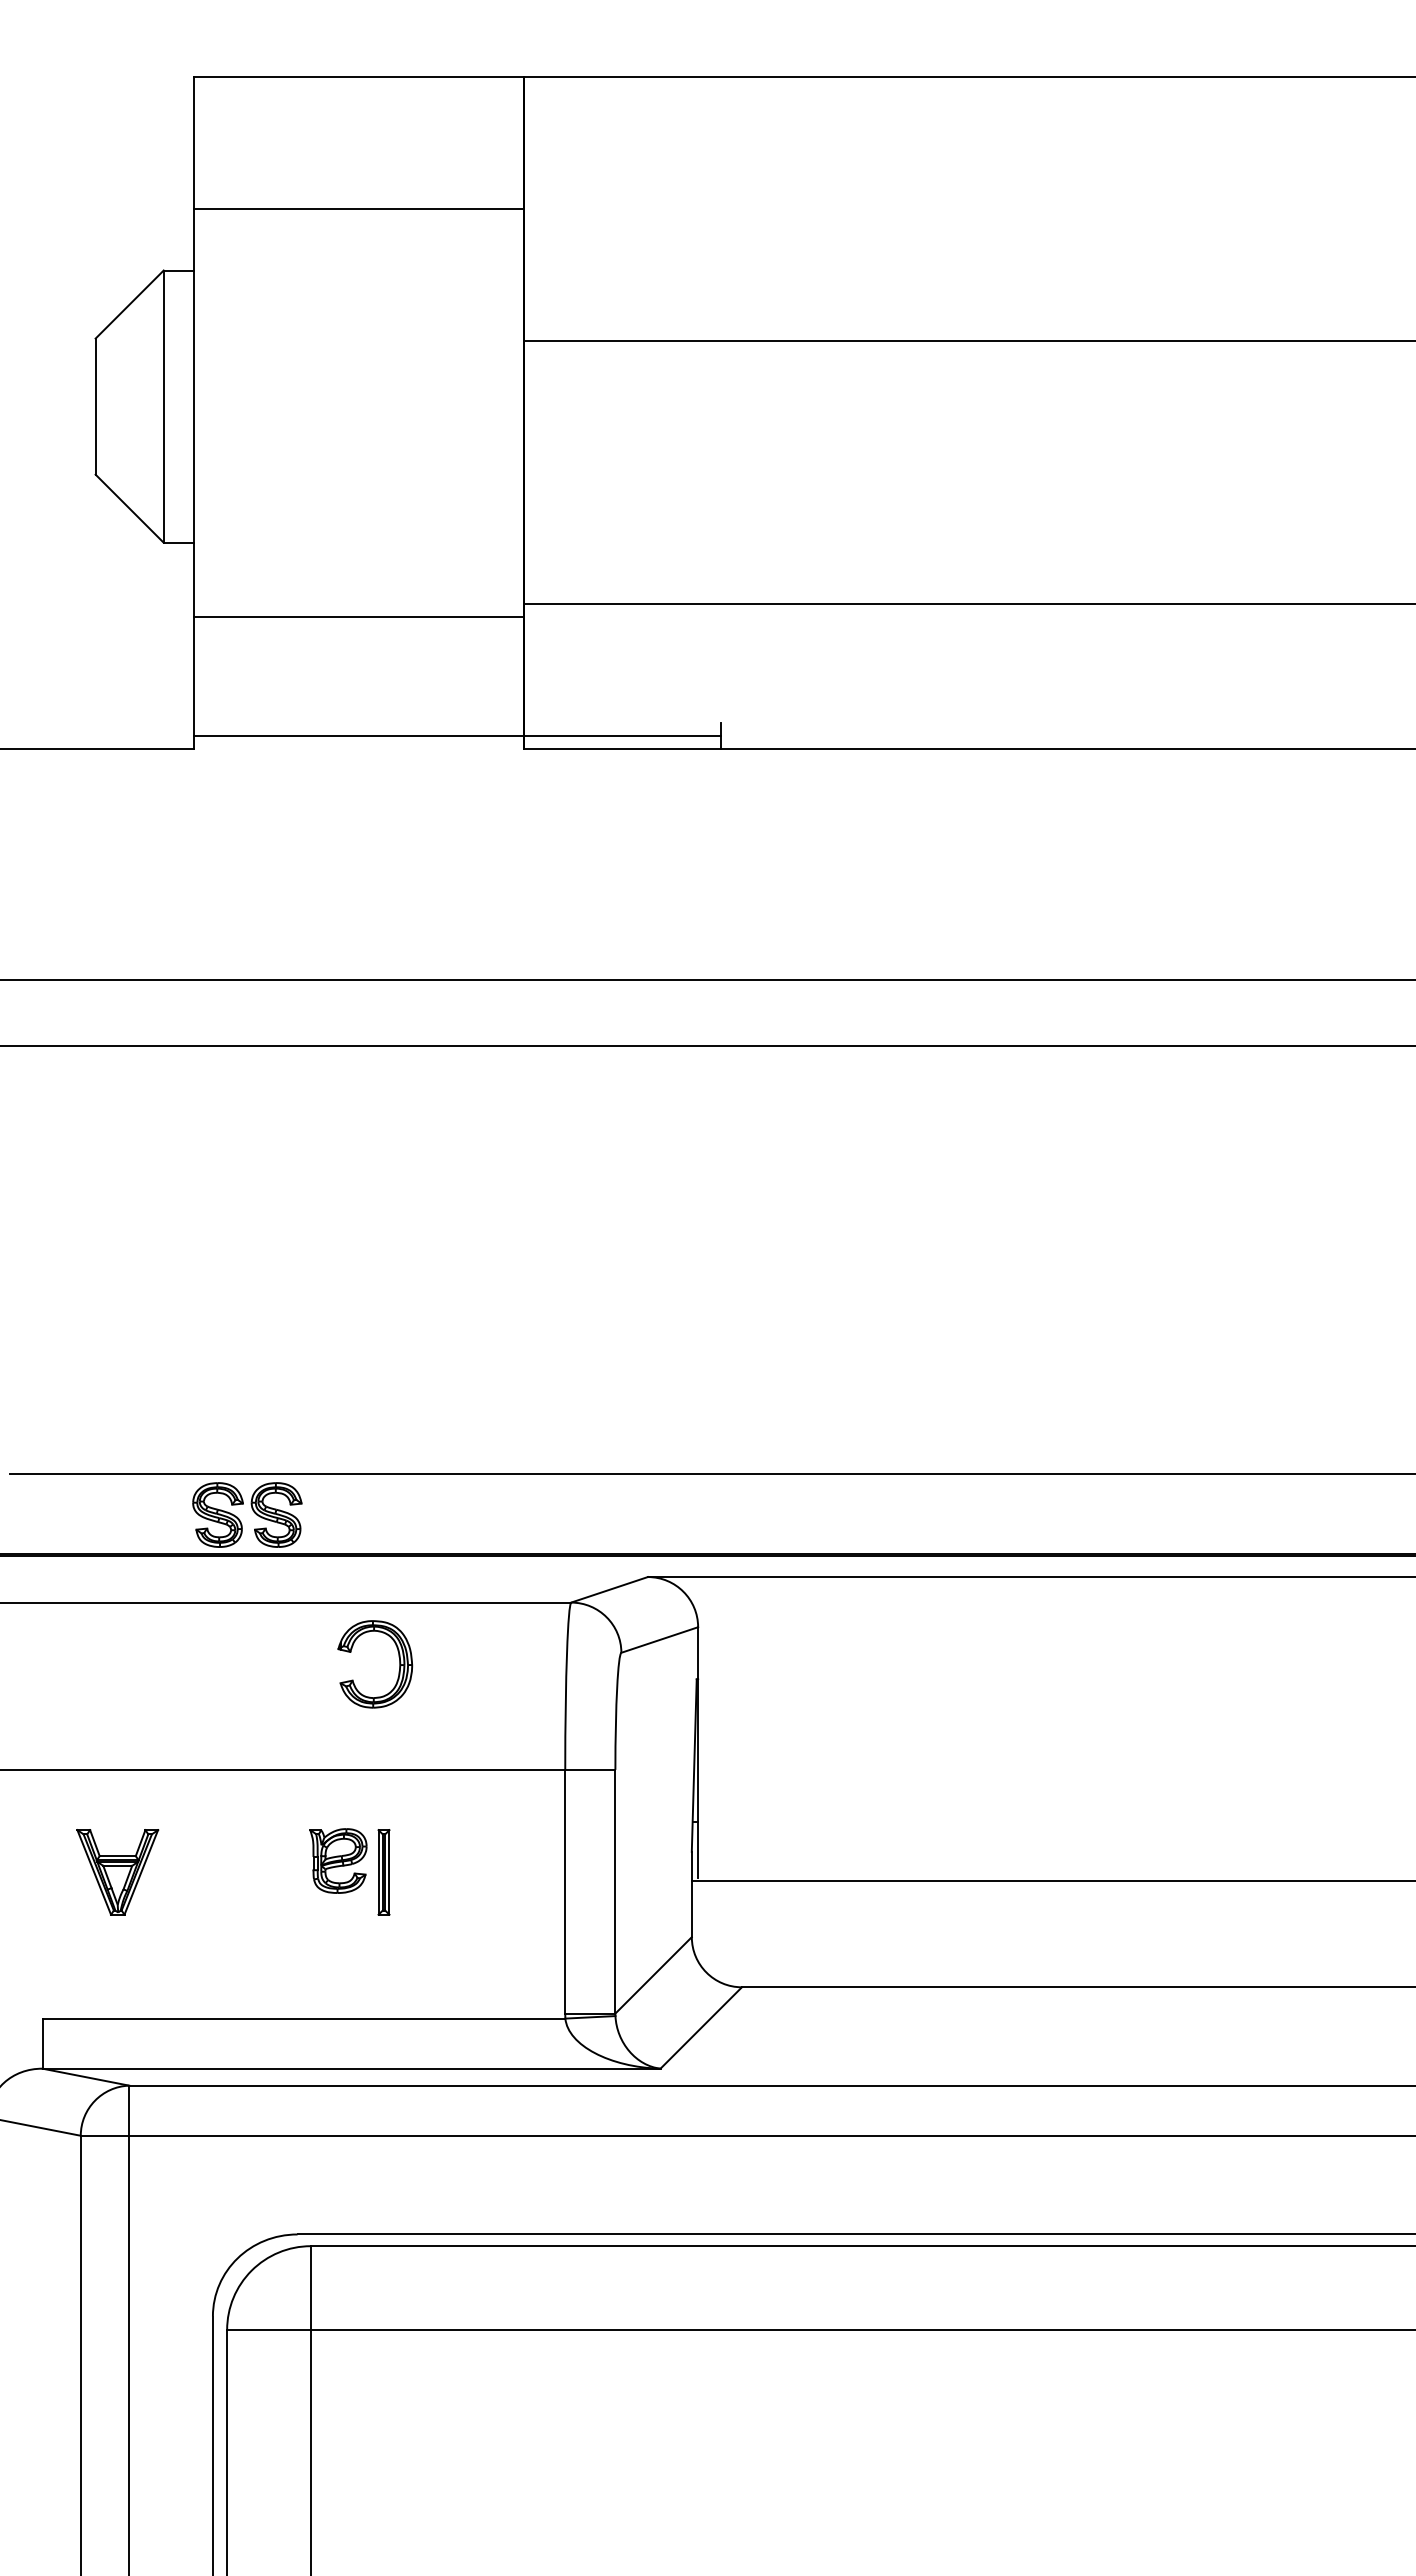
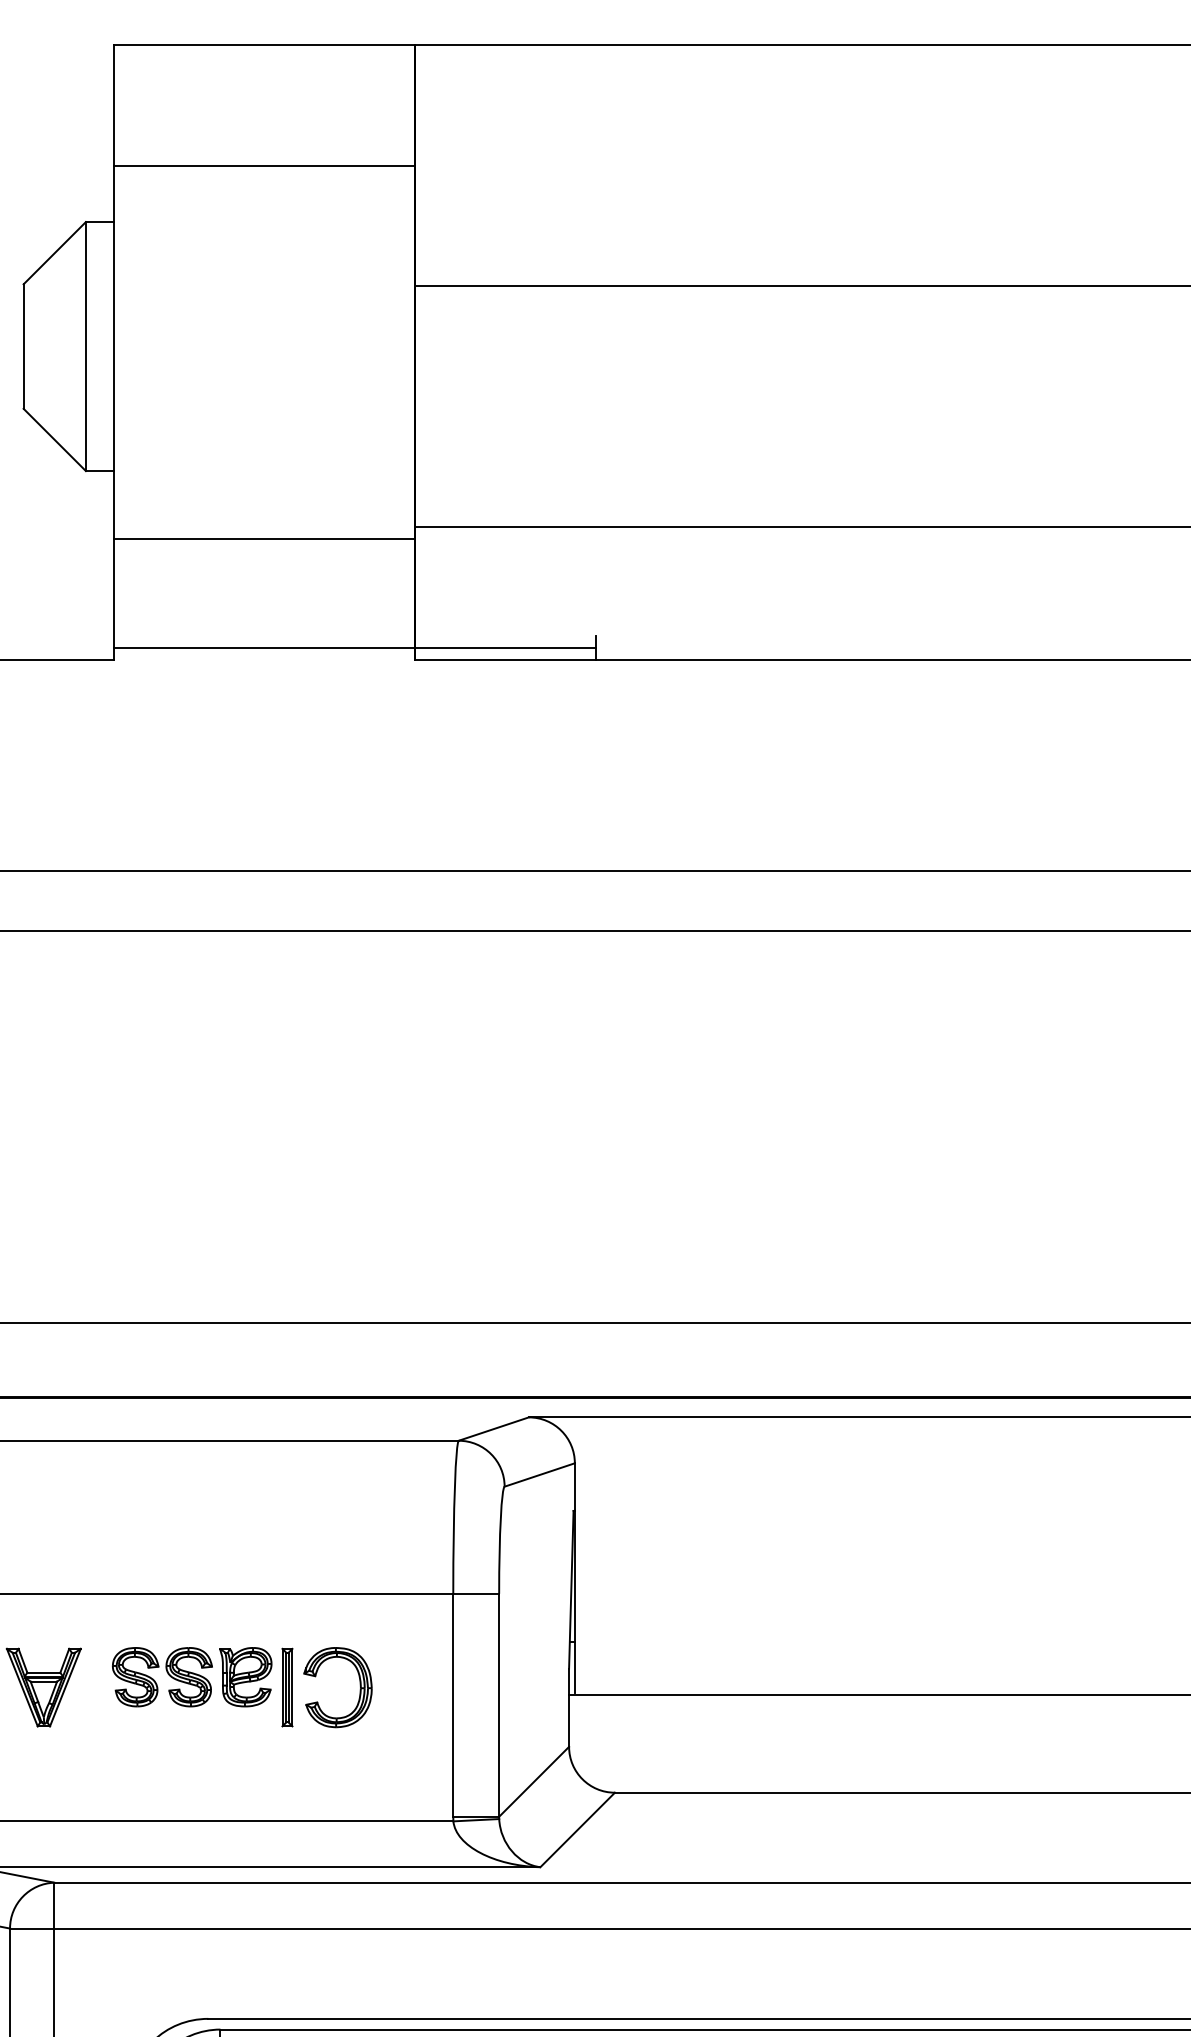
part: (253, 1512) -> (168, 1674), moved
part: (399, 1664) -> (360, 1687), moved

